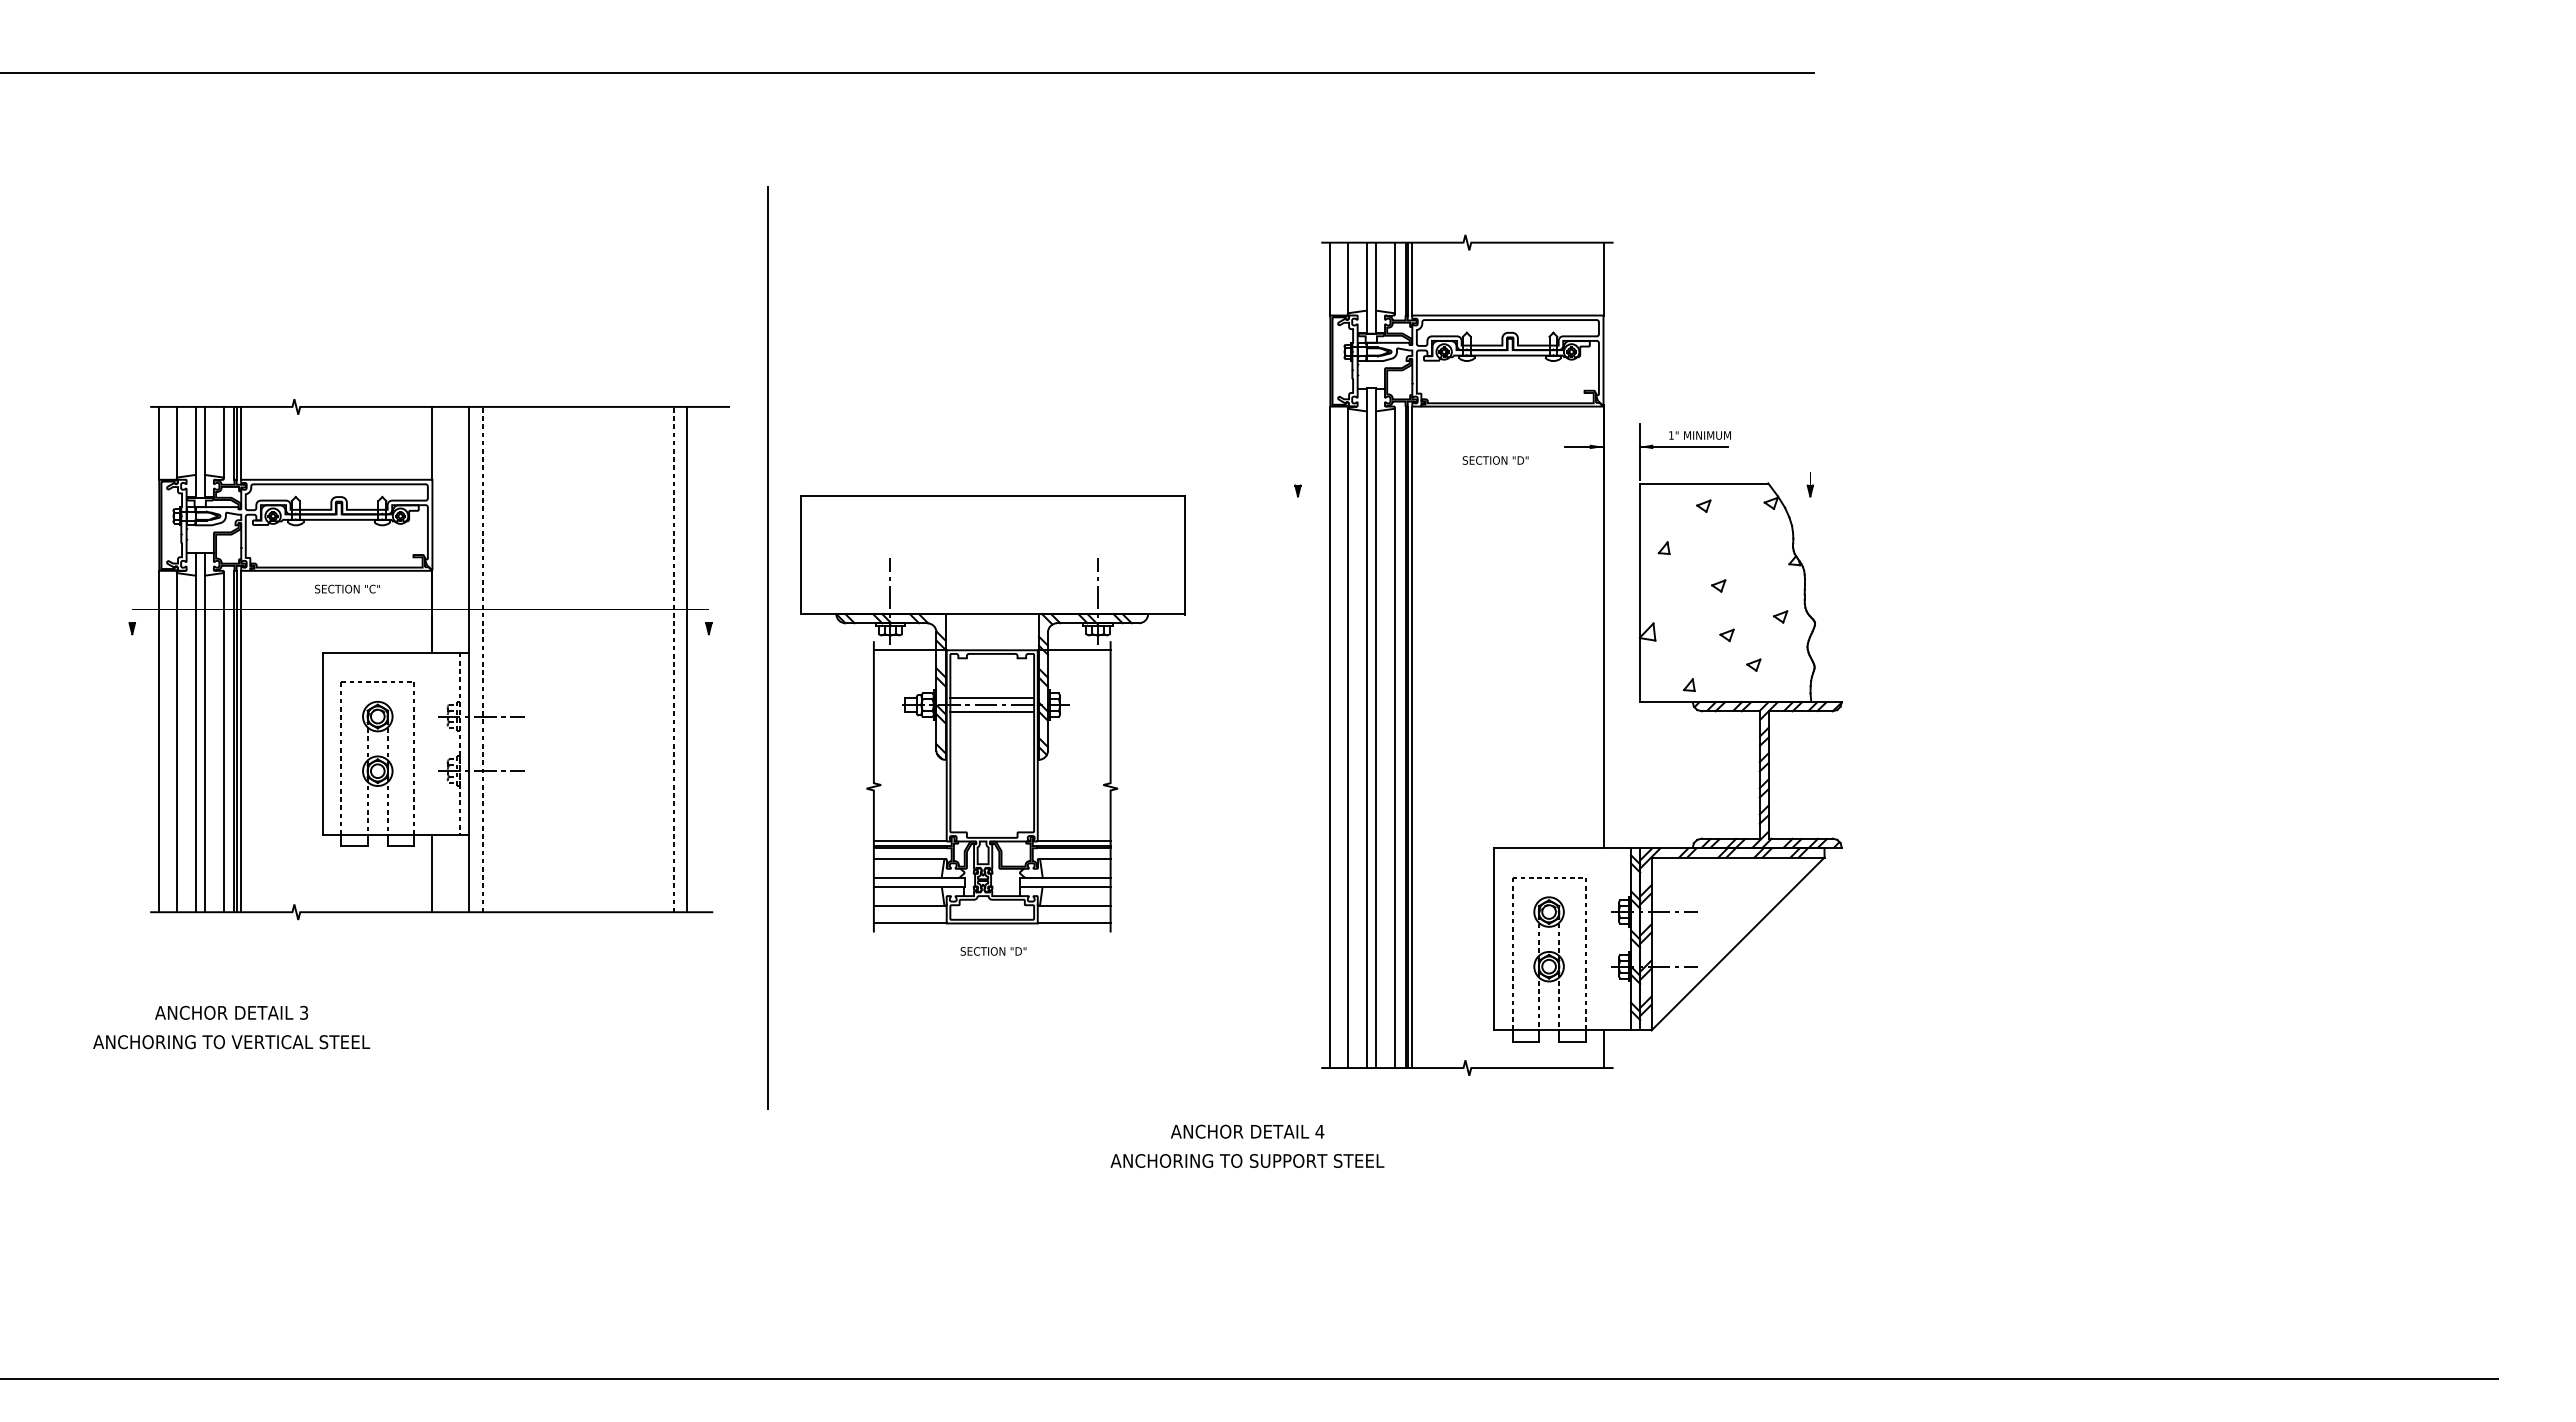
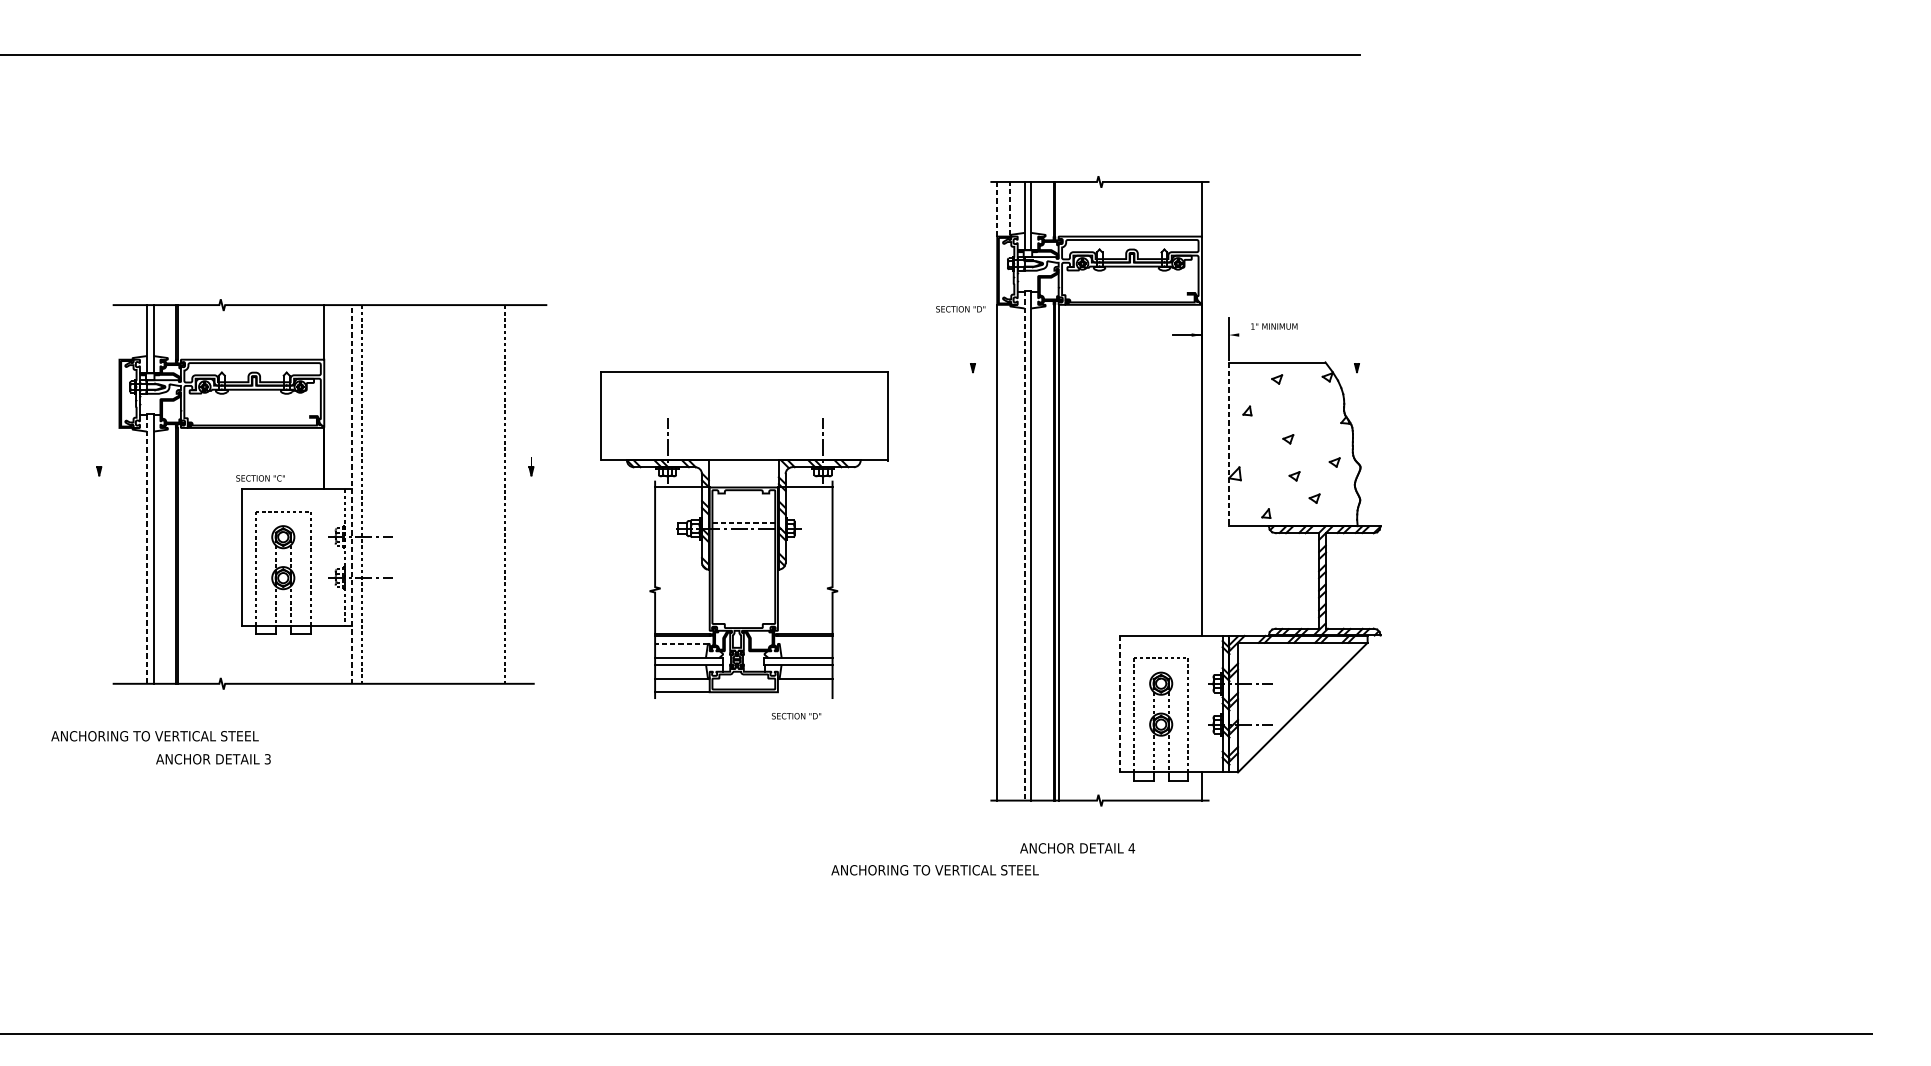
line: (1394, 277) -> (1045, 208), removed
line: (1330, 278) -> (997, 208), solid -> dashed
line: (1347, 278) -> (1010, 208), solid -> dashed
line: (1412, 278) -> (1058, 208), removed
line: (159, 442) -> (119, 331), removed
line: (176, 442) -> (132, 331), removed
line: (223, 442) -> (167, 331), removed
line: (241, 442) -> (181, 331), removed
line: (1683, 446) -> (1261, 334), removed
text: (1495, 460) -> (960, 309), moved
text: (347, 588) -> (260, 477), moved
line: (1639, 593) -> (1228, 444), solid -> dashed
line: (767, 647) -> (575, 485), removed
line: (468, 659) -> (351, 494), solid -> dashed
line: (687, 660) -> (515, 495), removed
line: (992, 698) -> (744, 523), solid -> dashed
line: (992, 712) -> (744, 534), removed
line: (1366, 728) -> (1024, 546), solid -> dashed
line: (195, 732) -> (146, 549), solid -> dashed
line: (1347, 738) -> (1010, 553), removed
line: (1394, 738) -> (1045, 553), removed
line: (159, 741) -> (119, 555), removed
line: (241, 741) -> (181, 555), removed
line: (176, 742) -> (132, 556), removed
line: (223, 742) -> (167, 556), removed
line: (910, 841) -> (682, 630), removed
line: (1073, 841) -> (804, 630), removed
line: (909, 858) -> (681, 643), solid -> dashed
line: (1074, 858) -> (805, 643), removed
line: (432, 873) -> (324, 654), removed
line: (1073, 923) -> (804, 692), removed
line: (1494, 939) -> (1120, 704), solid -> dashed
text: (993, 951) -> (796, 716), moved
text: (231, 1012) -> (213, 758), moved
text: (231, 1042) -> (154, 736), moved
text: (1247, 1131) -> (1077, 848), moved
text: (1247, 1160) -> (935, 869), ANCHORING TO SUPPORT STEEL -> ANCHORING TO VERTICAL STEEL

